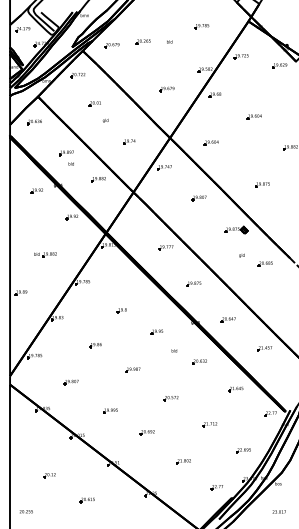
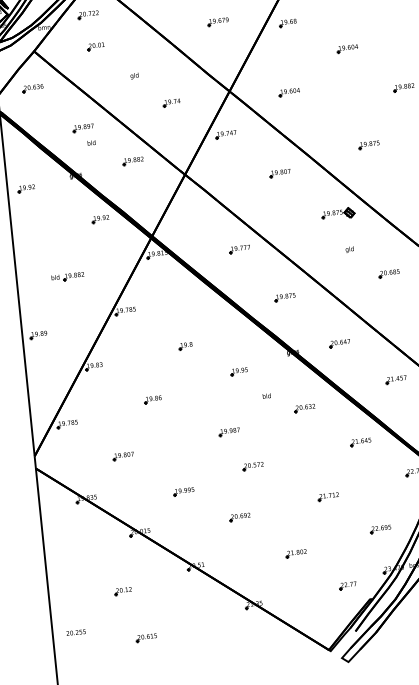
part: (94, 103) -> (95, 46), moved
part: (36, 190) -> (25, 188), moved
part: (264, 263) -> (387, 273), moved
part: (132, 369) -> (228, 431), moved
part: (170, 398) -> (252, 466), moved
part: (49, 475) -> (122, 591), moved
part: (86, 500) -> (145, 638), moved
text: (25, 511) -> (74, 632), moved

